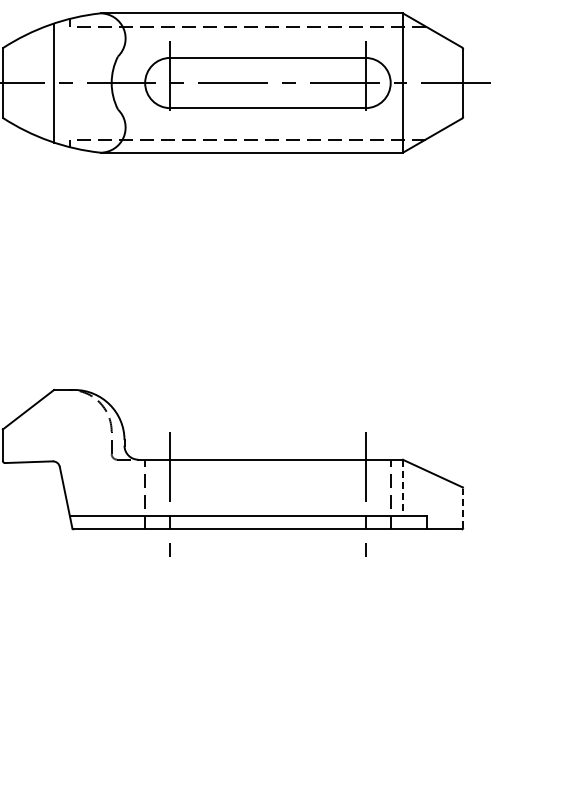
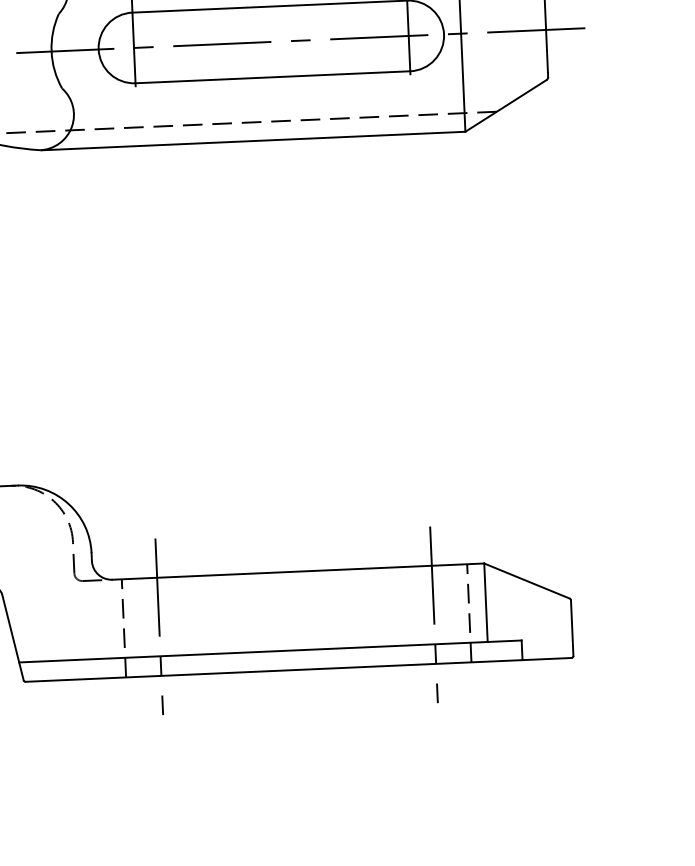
line: (402, 487) -> (485, 602), dashed -> solid
line: (463, 508) -> (572, 628), dashed -> solid

